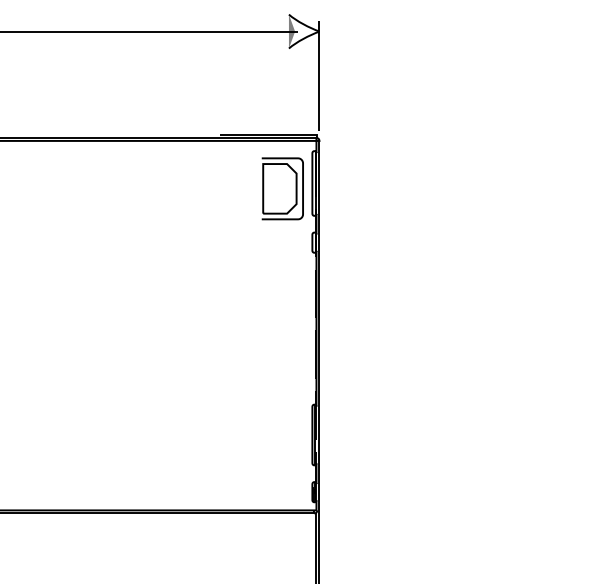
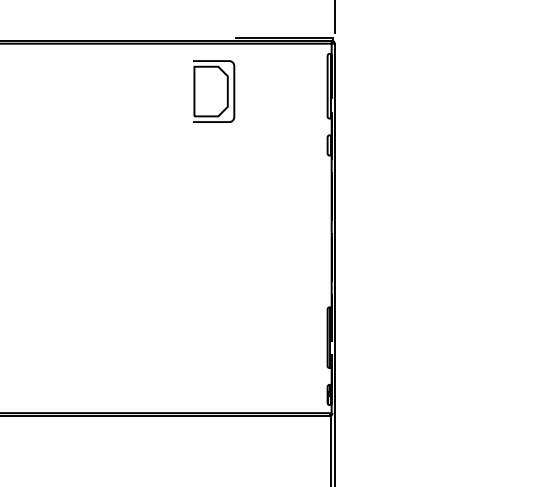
part: (282, 188) -> (213, 91), moved

